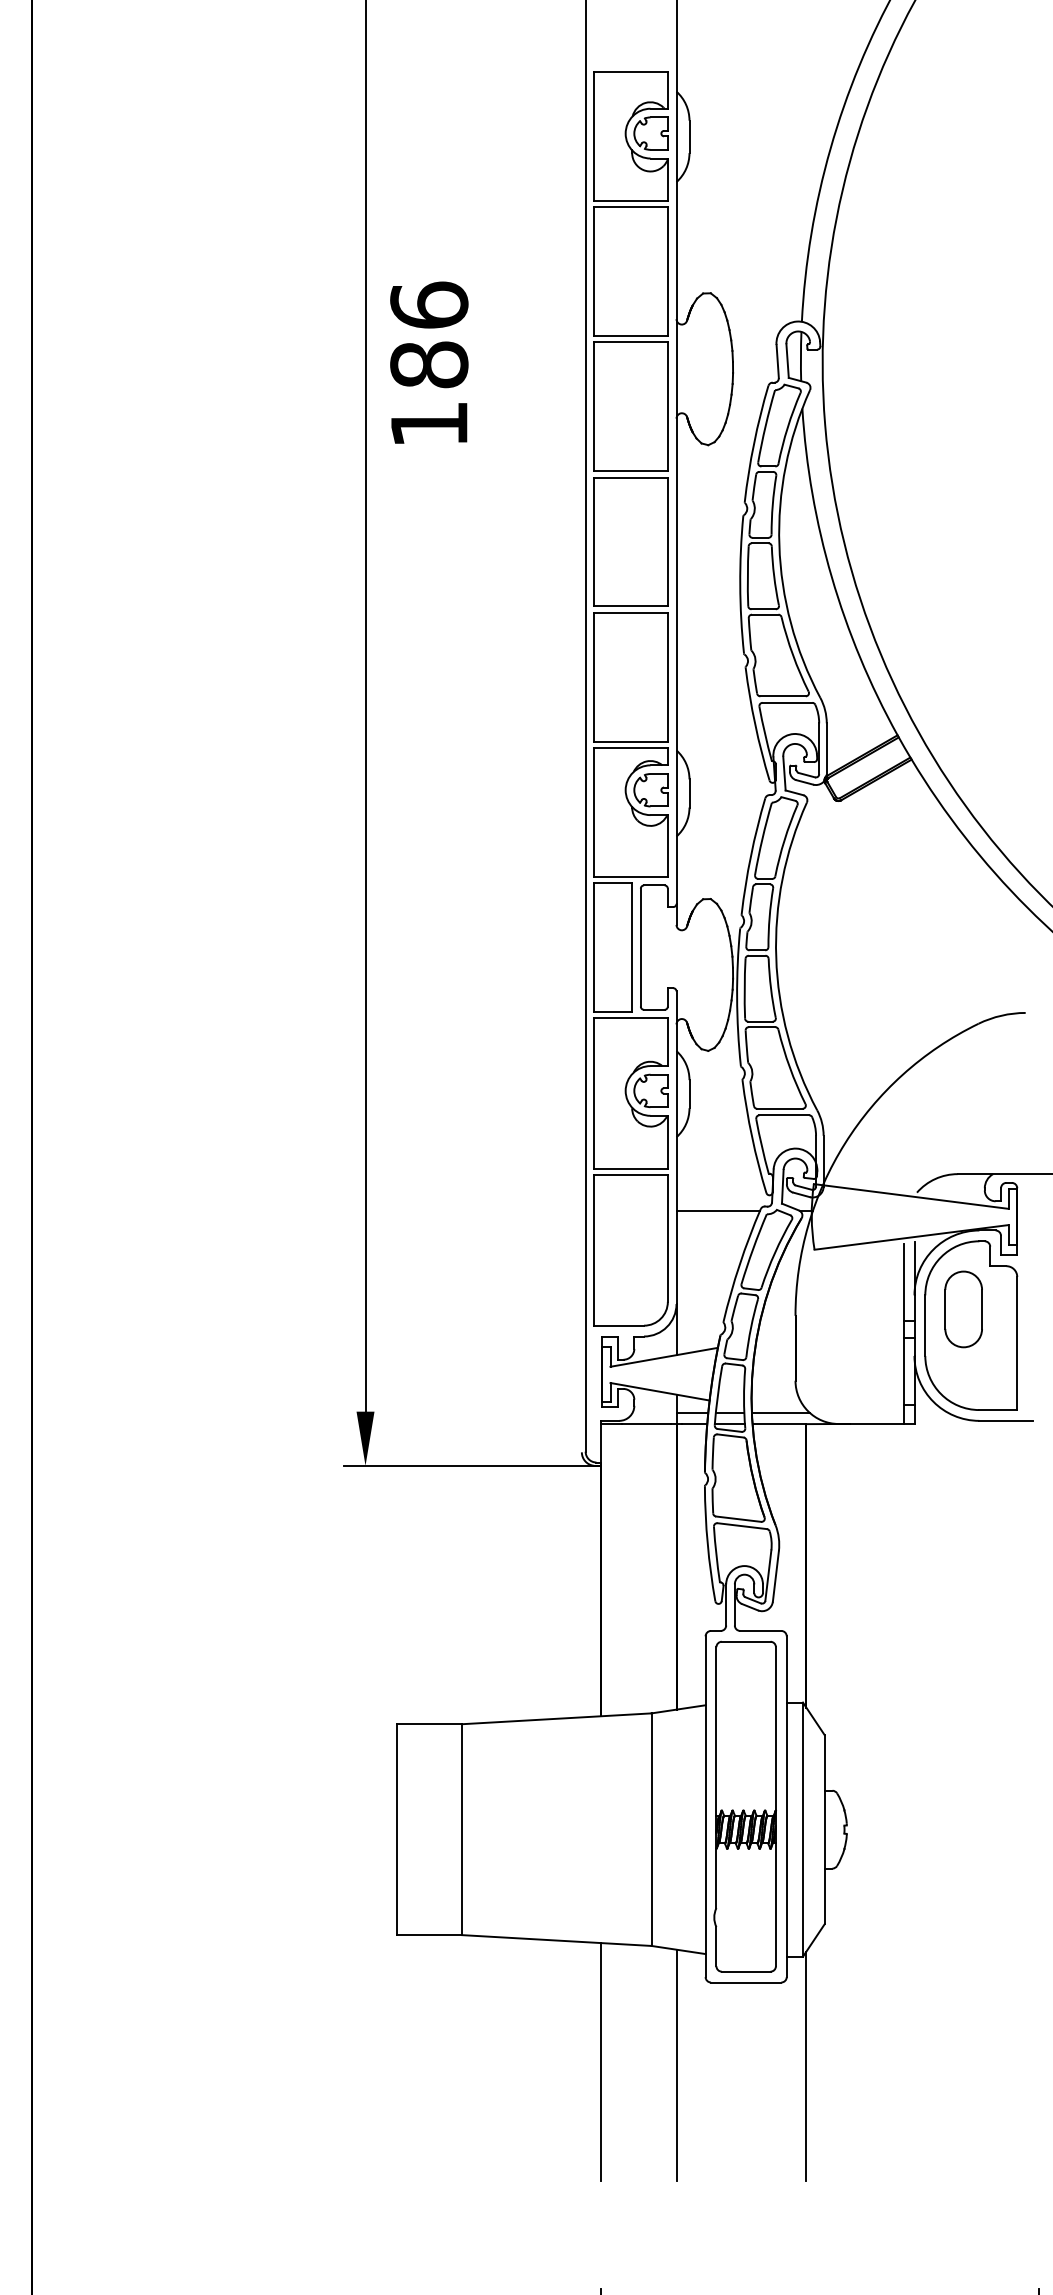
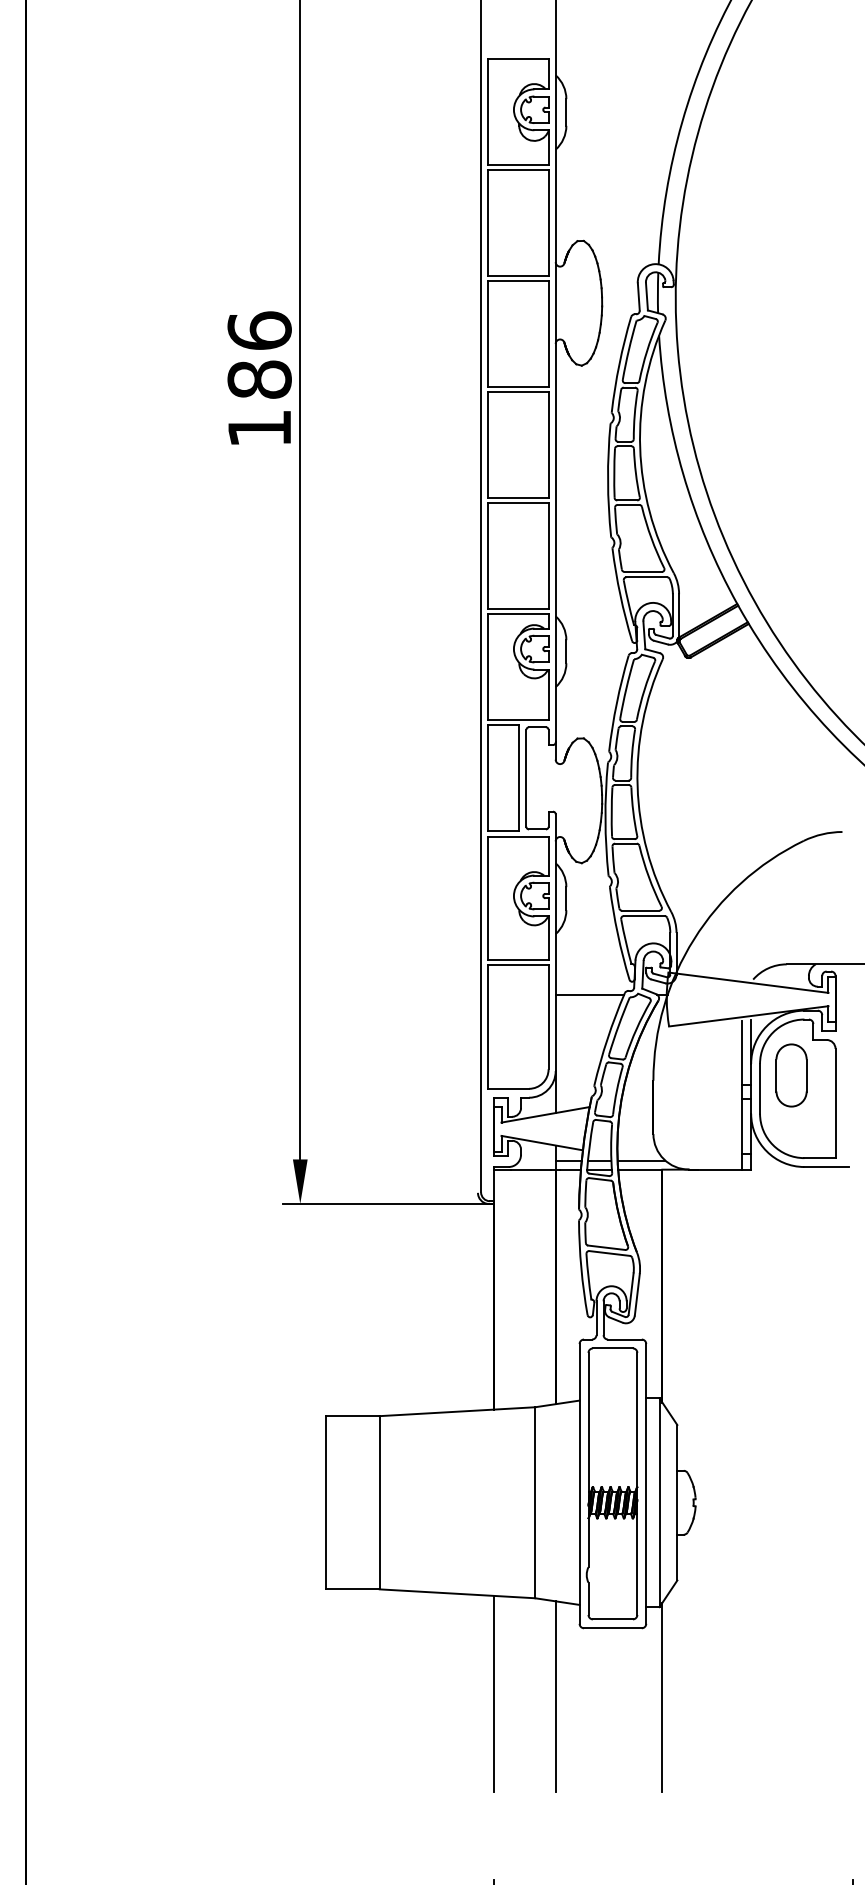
text: (429, 362) -> (259, 377), moved

